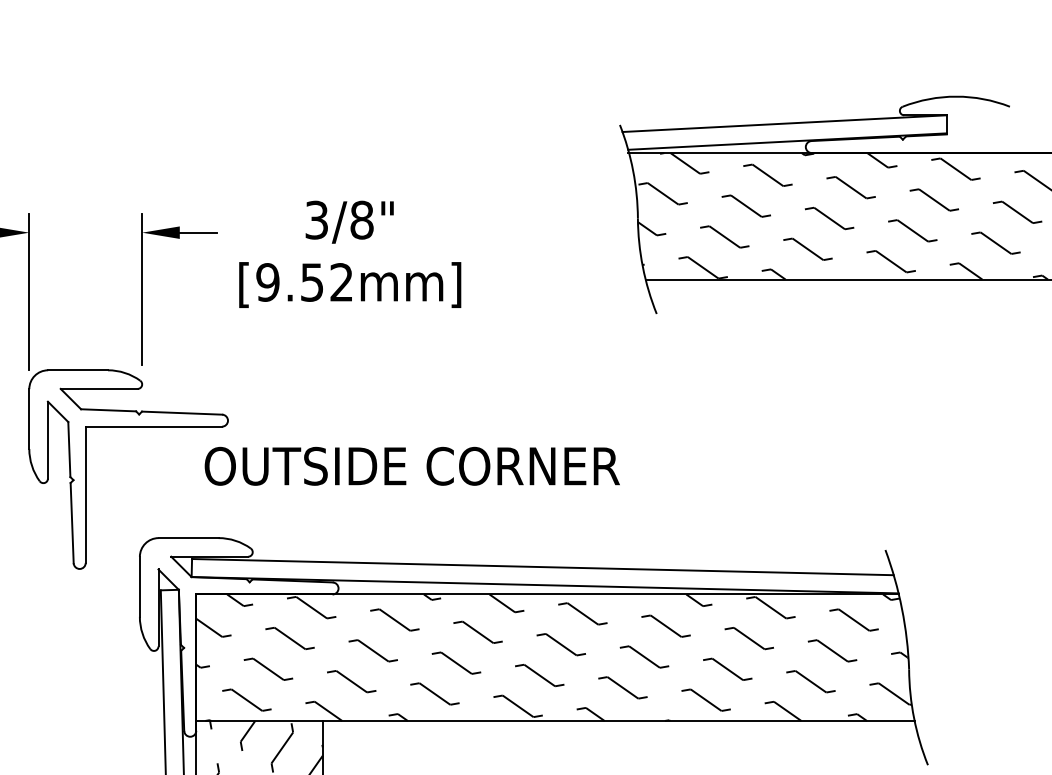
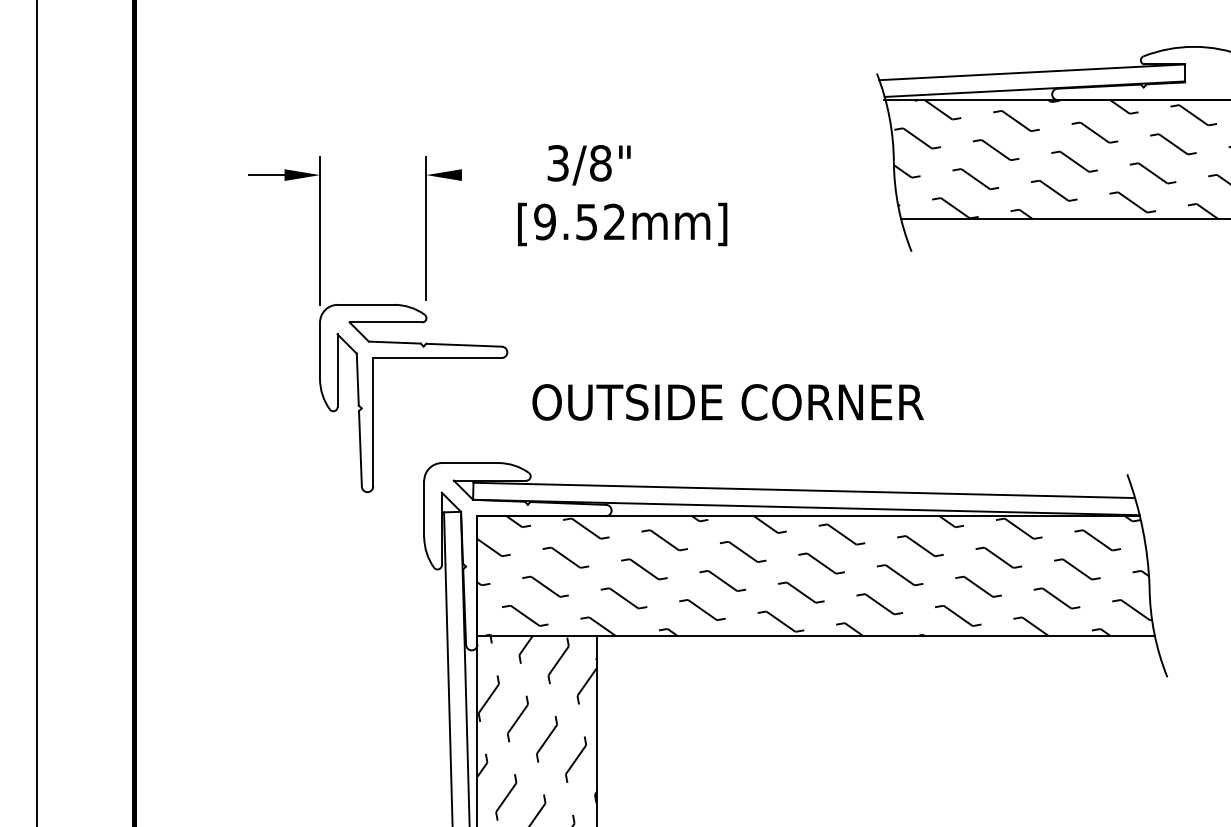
text: (349, 222) -> (588, 165), moved
line: (198, 233) -> (479, 175), removed
text: (411, 466) -> (727, 402), moved

